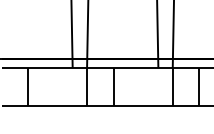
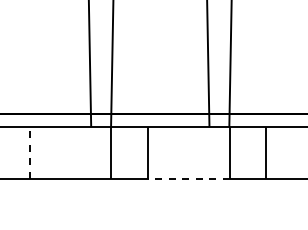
line: (27, 87) -> (29, 153), solid -> dashed
line: (143, 105) -> (188, 178), solid -> dashed

